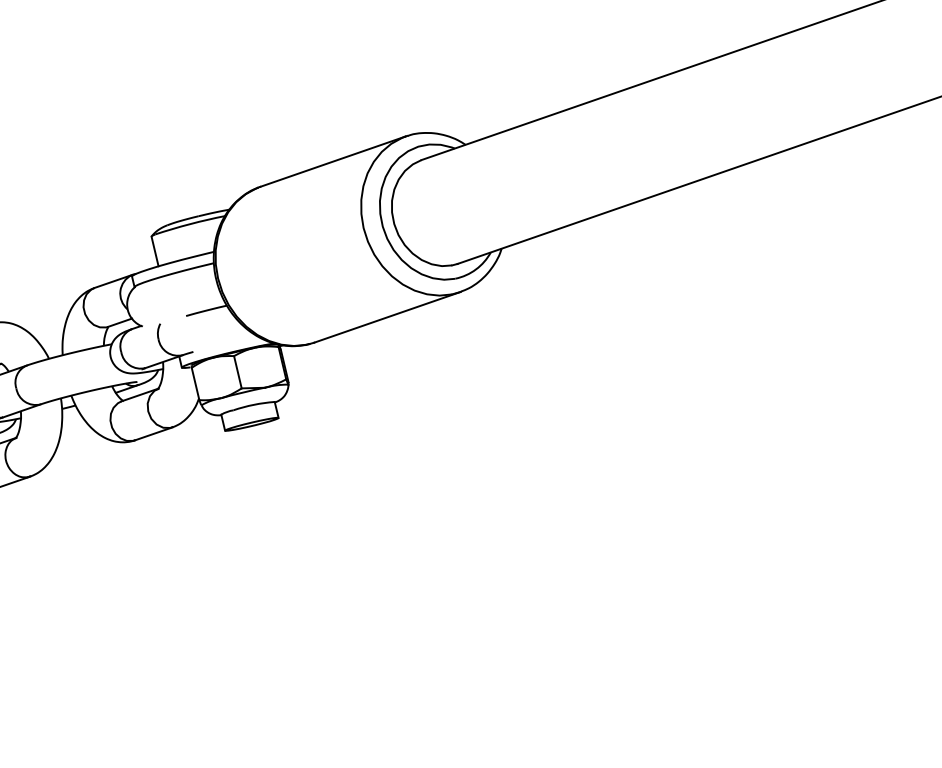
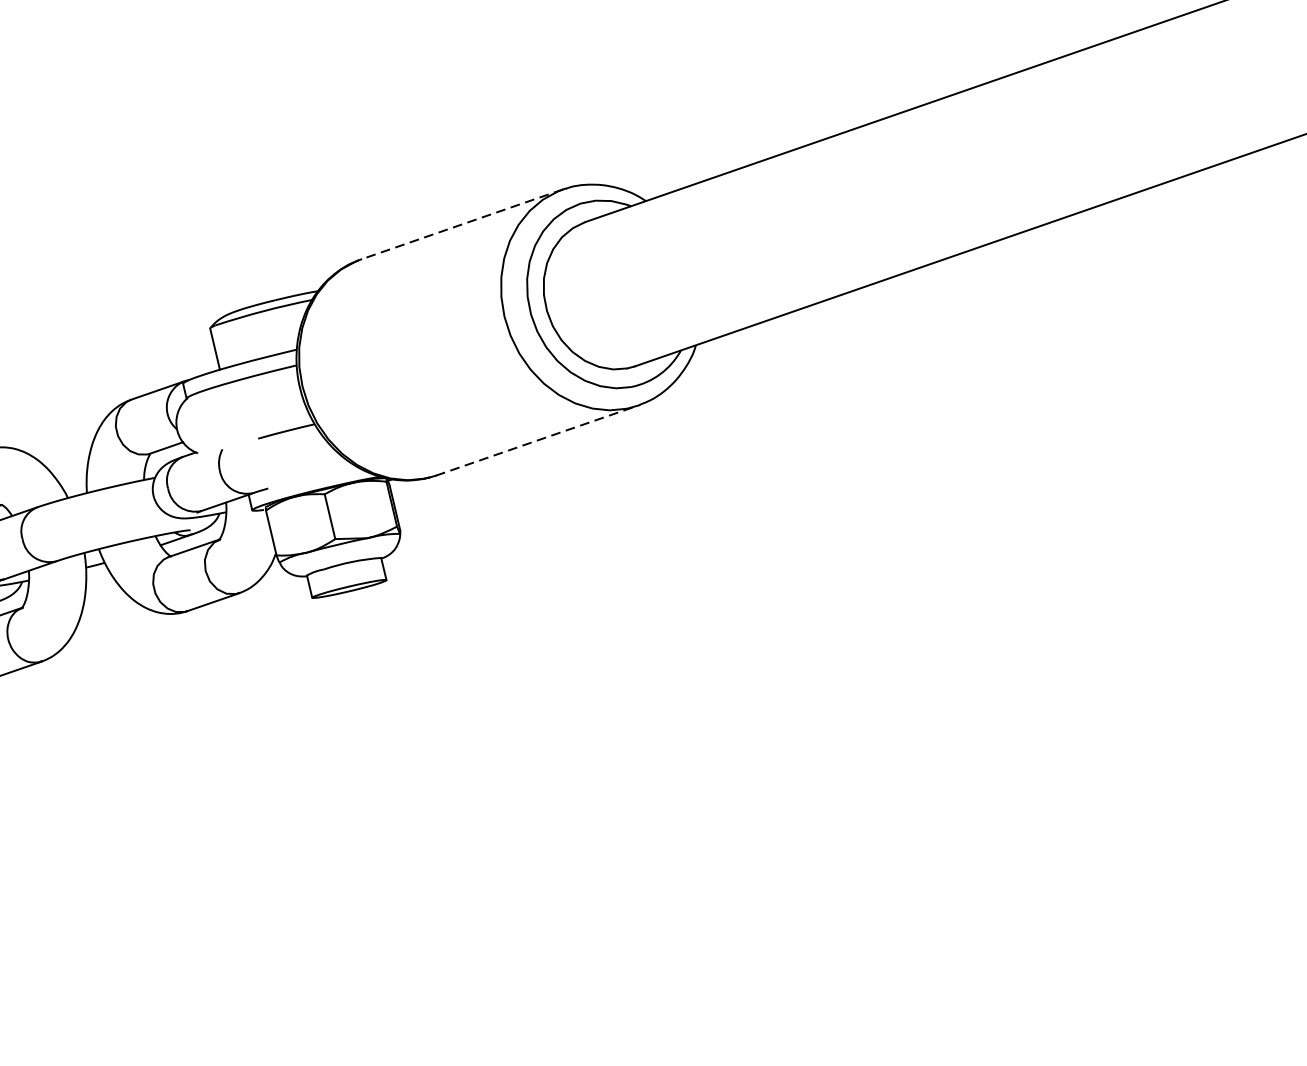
line: (332, 161) -> (461, 224), solid -> dashed
line: (387, 317) -> (537, 440), solid -> dashed

